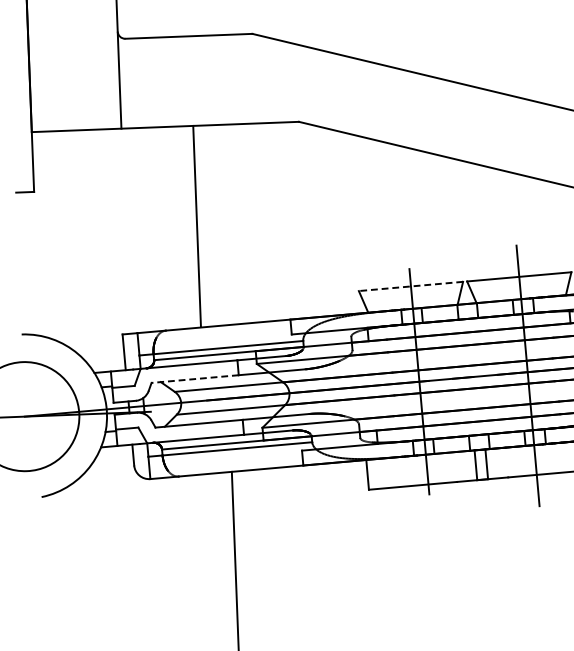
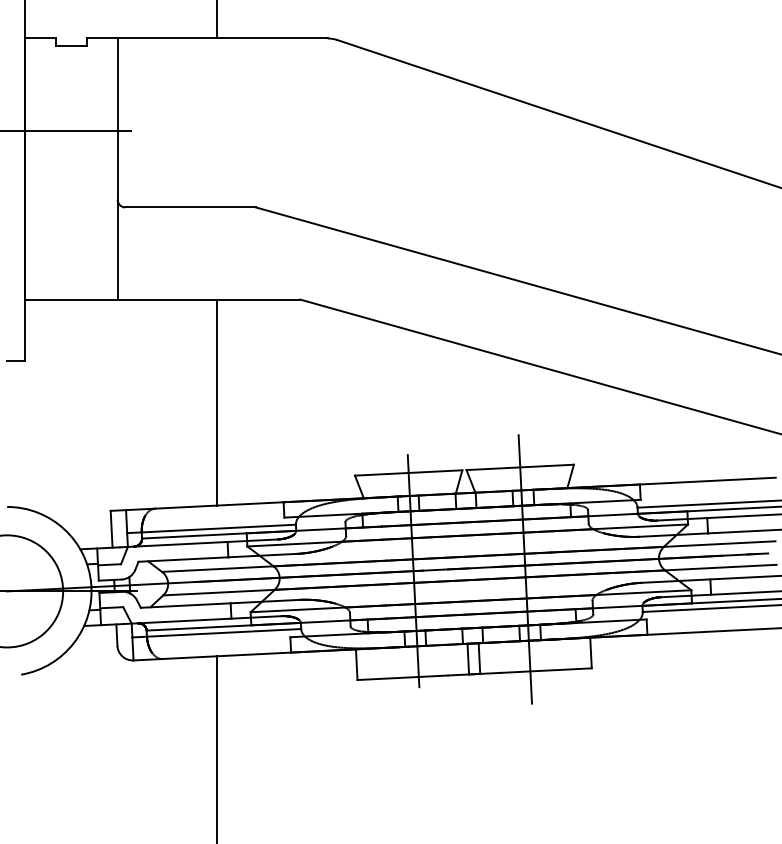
line: (197, 226) -> (217, 402), moved
line: (410, 286) -> (408, 472), dashed -> solid
line: (195, 379) -> (183, 559), dashed -> solid

